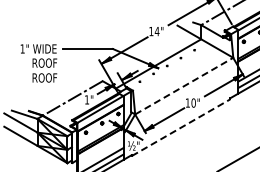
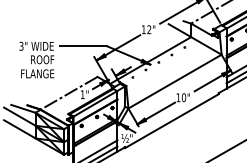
text: (156, 31) -> (148, 29), 14" -> 12"
text: (22, 48) -> (21, 45), 1" -> 3"
text: (39, 77) -> (37, 73), ROOF -> FLANGE
line: (184, 86) -> (175, 81), dashed -> solid
line: (181, 127) -> (172, 120), dashed -> solid

